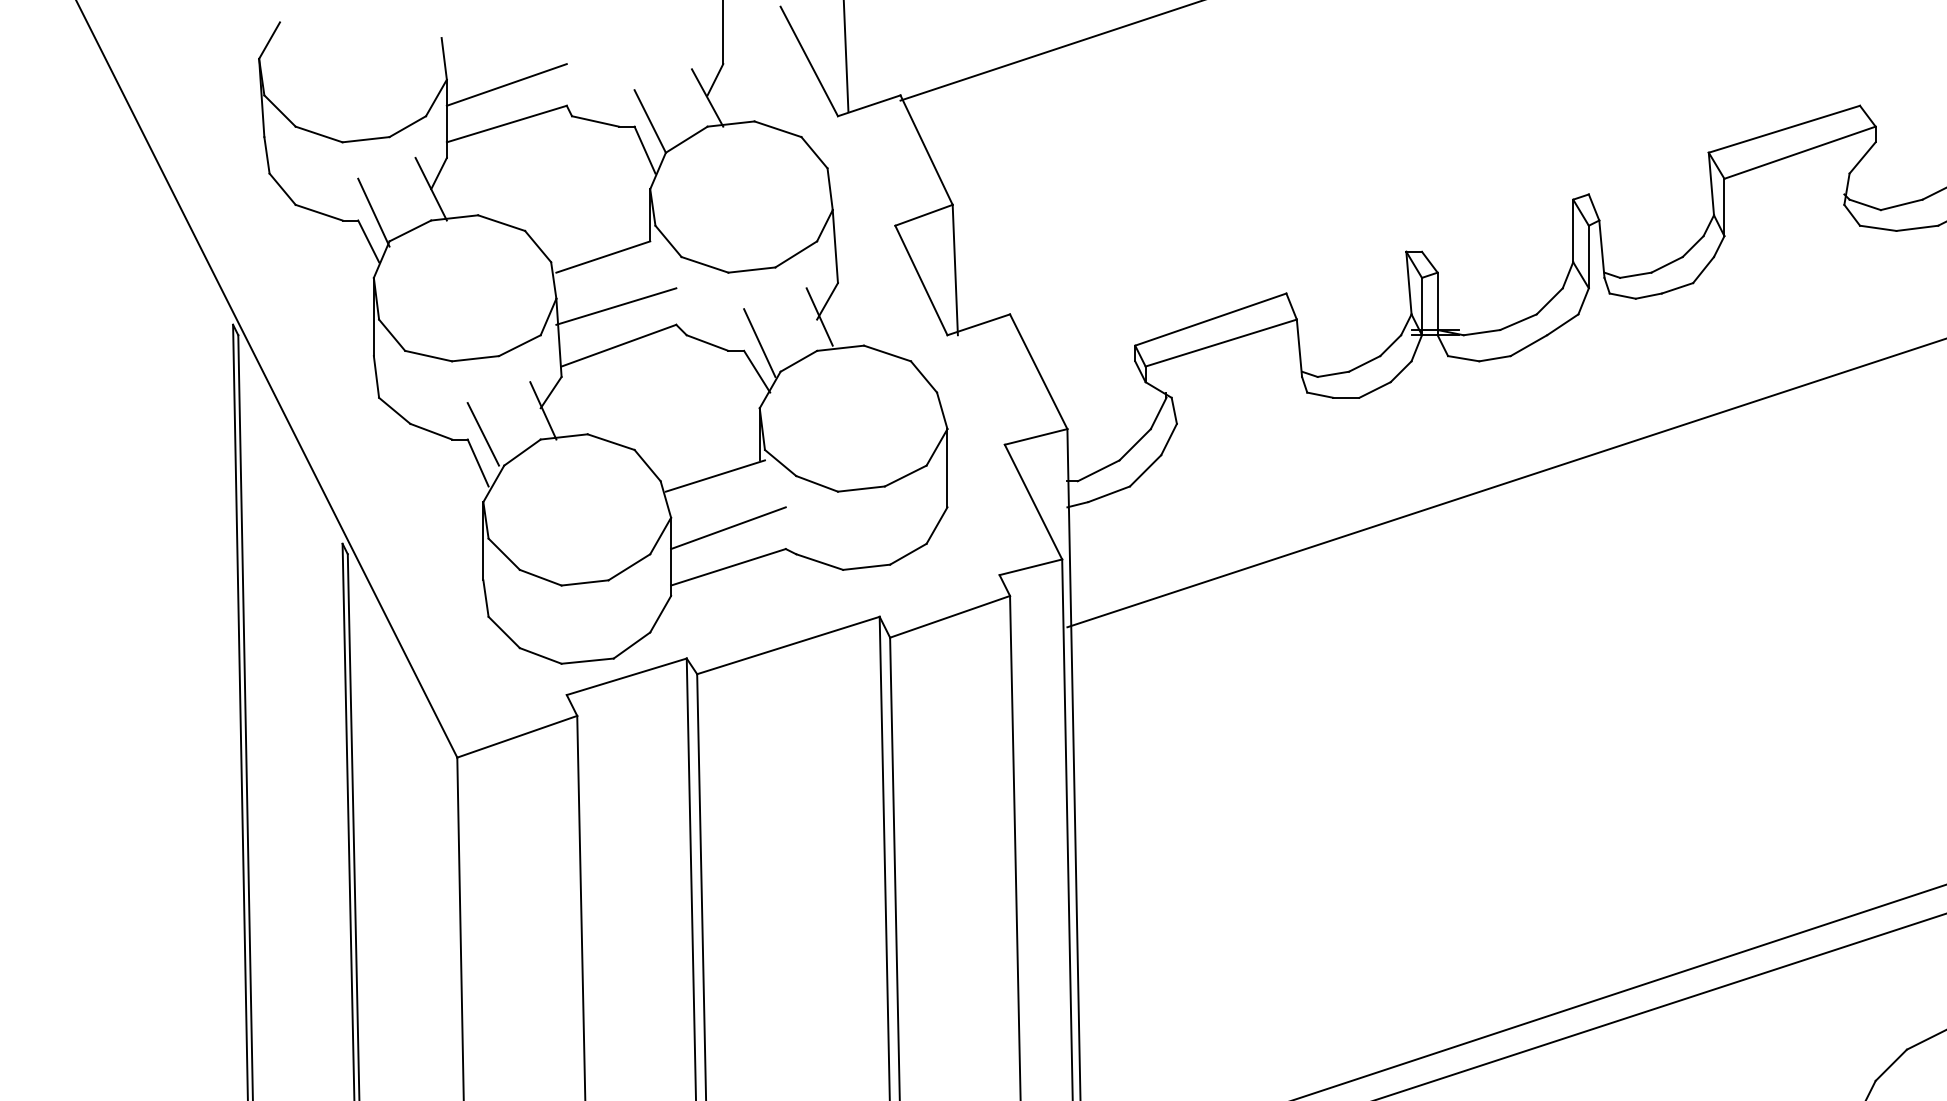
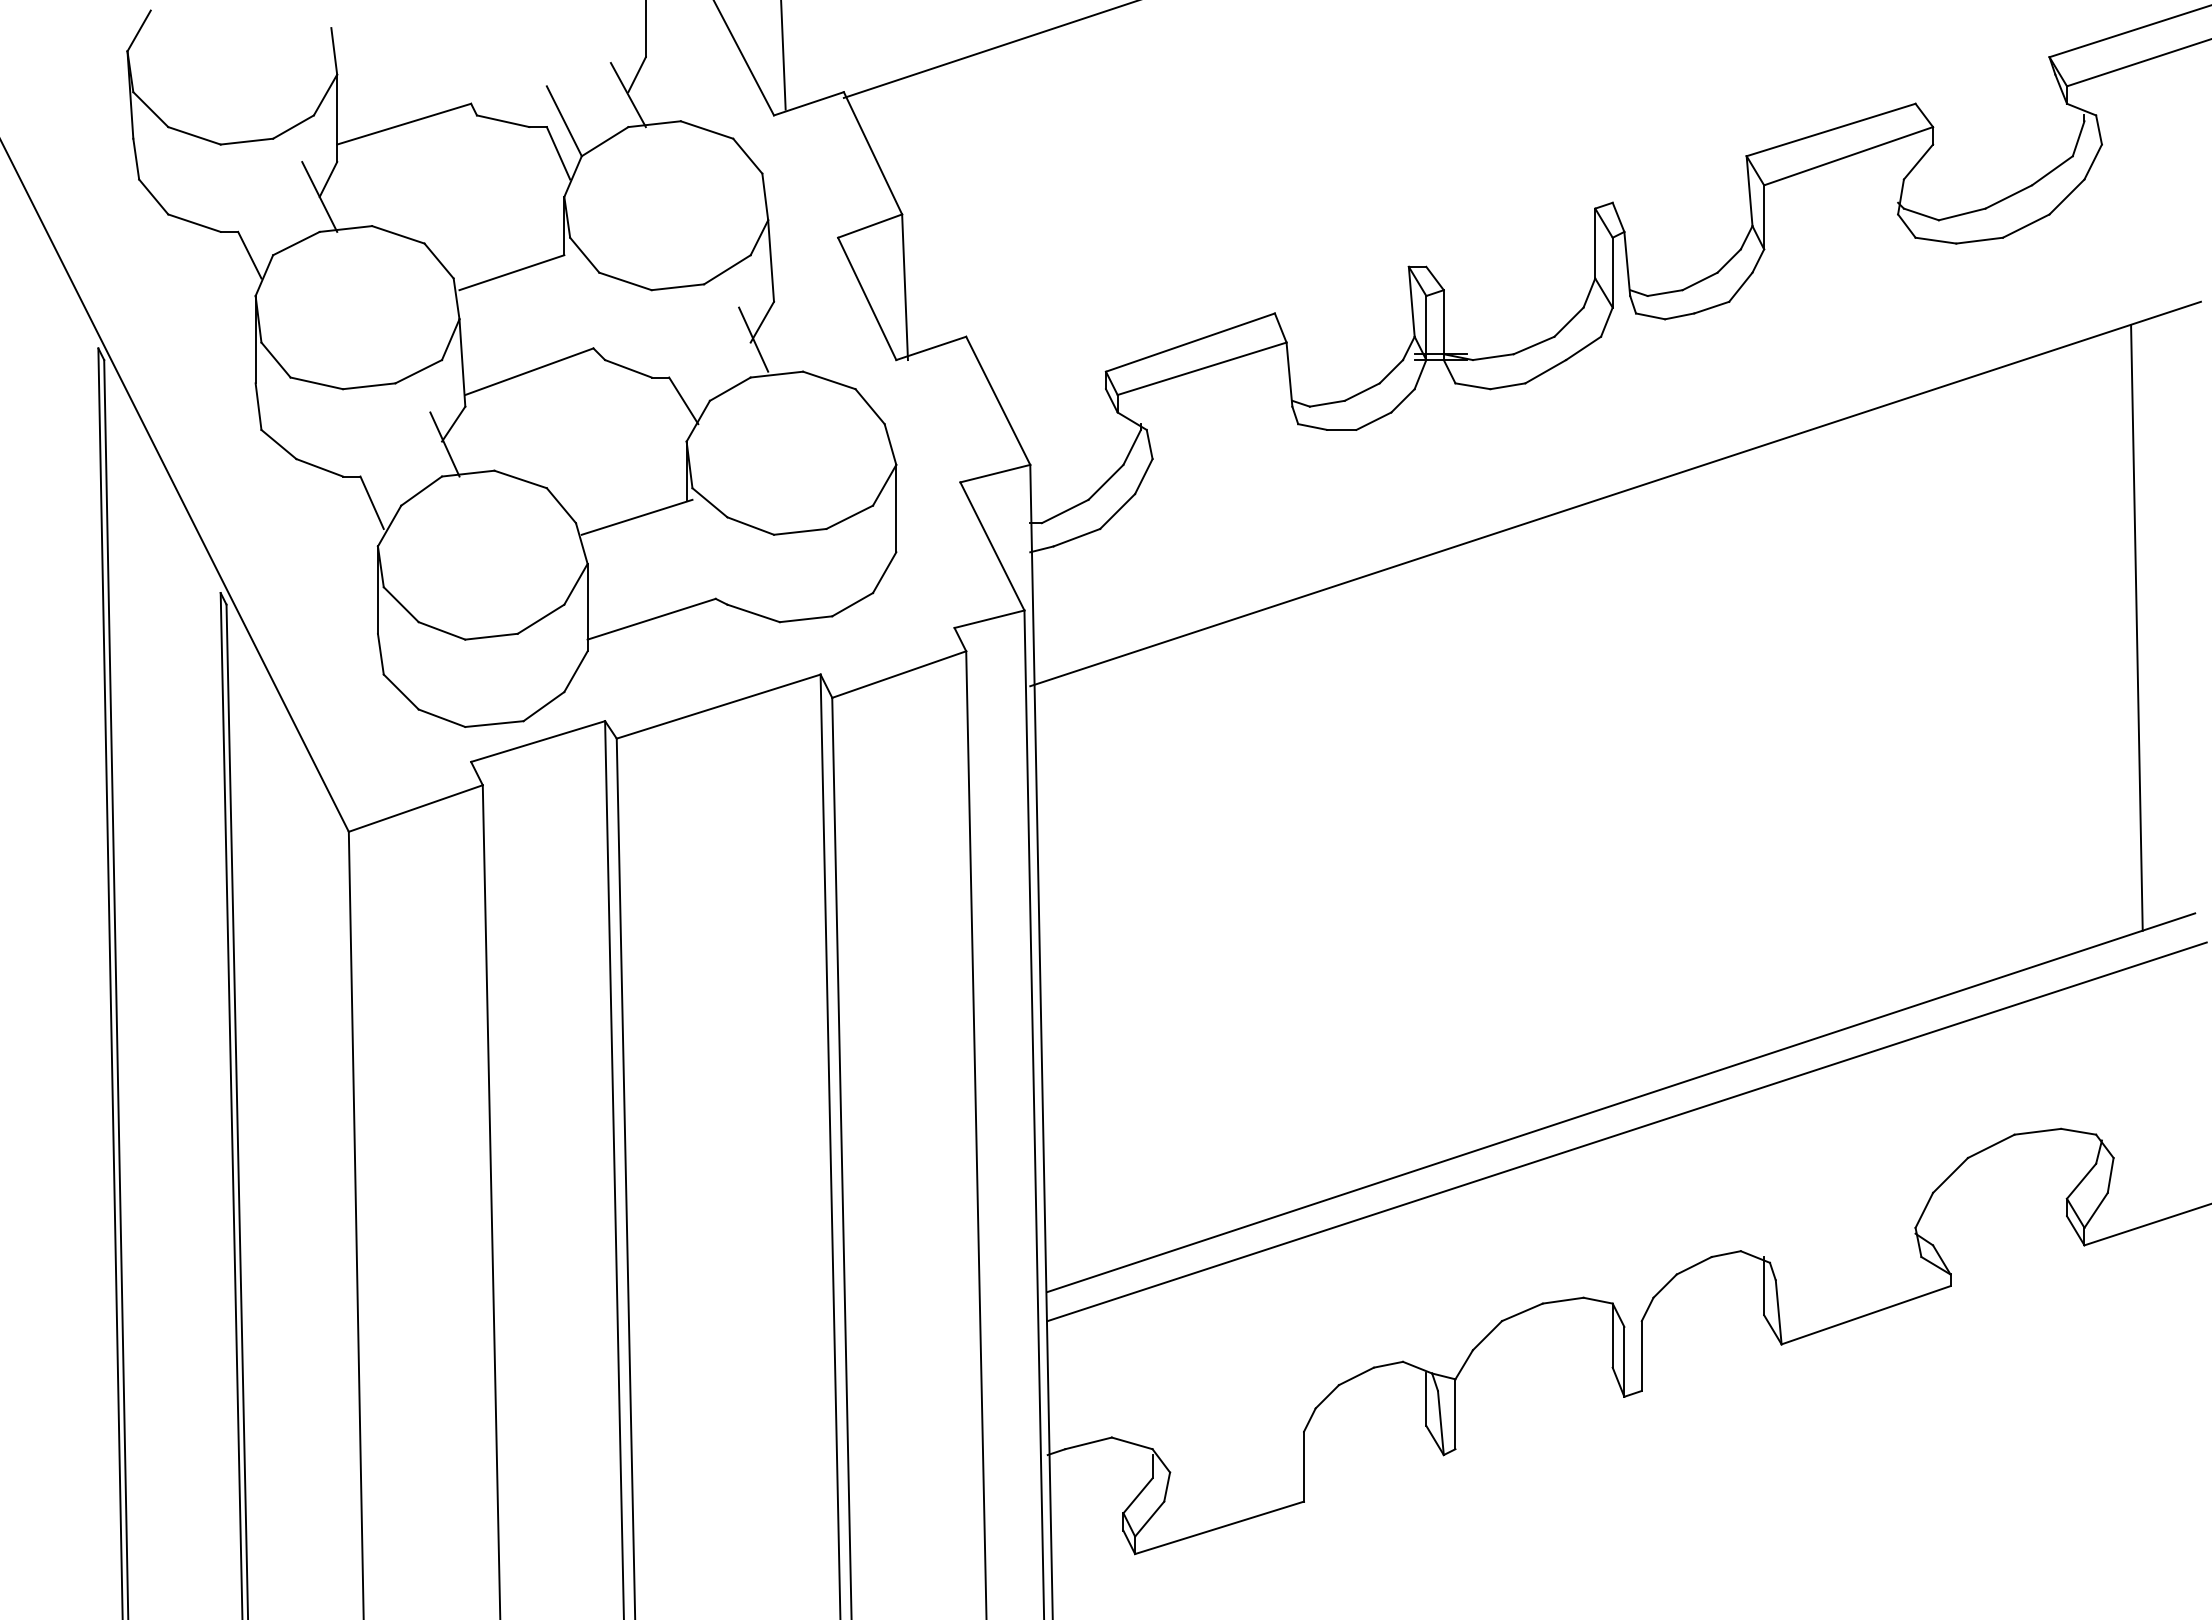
line: (507, 84) -> (404, 80), removed
line: (373, 212) -> (255, 223), removed
line: (616, 306) -> (526, 327), removed
line: (759, 342) -> (686, 368), removed
line: (482, 434) -> (377, 470), removed
line: (728, 528) -> (651, 575), removed

